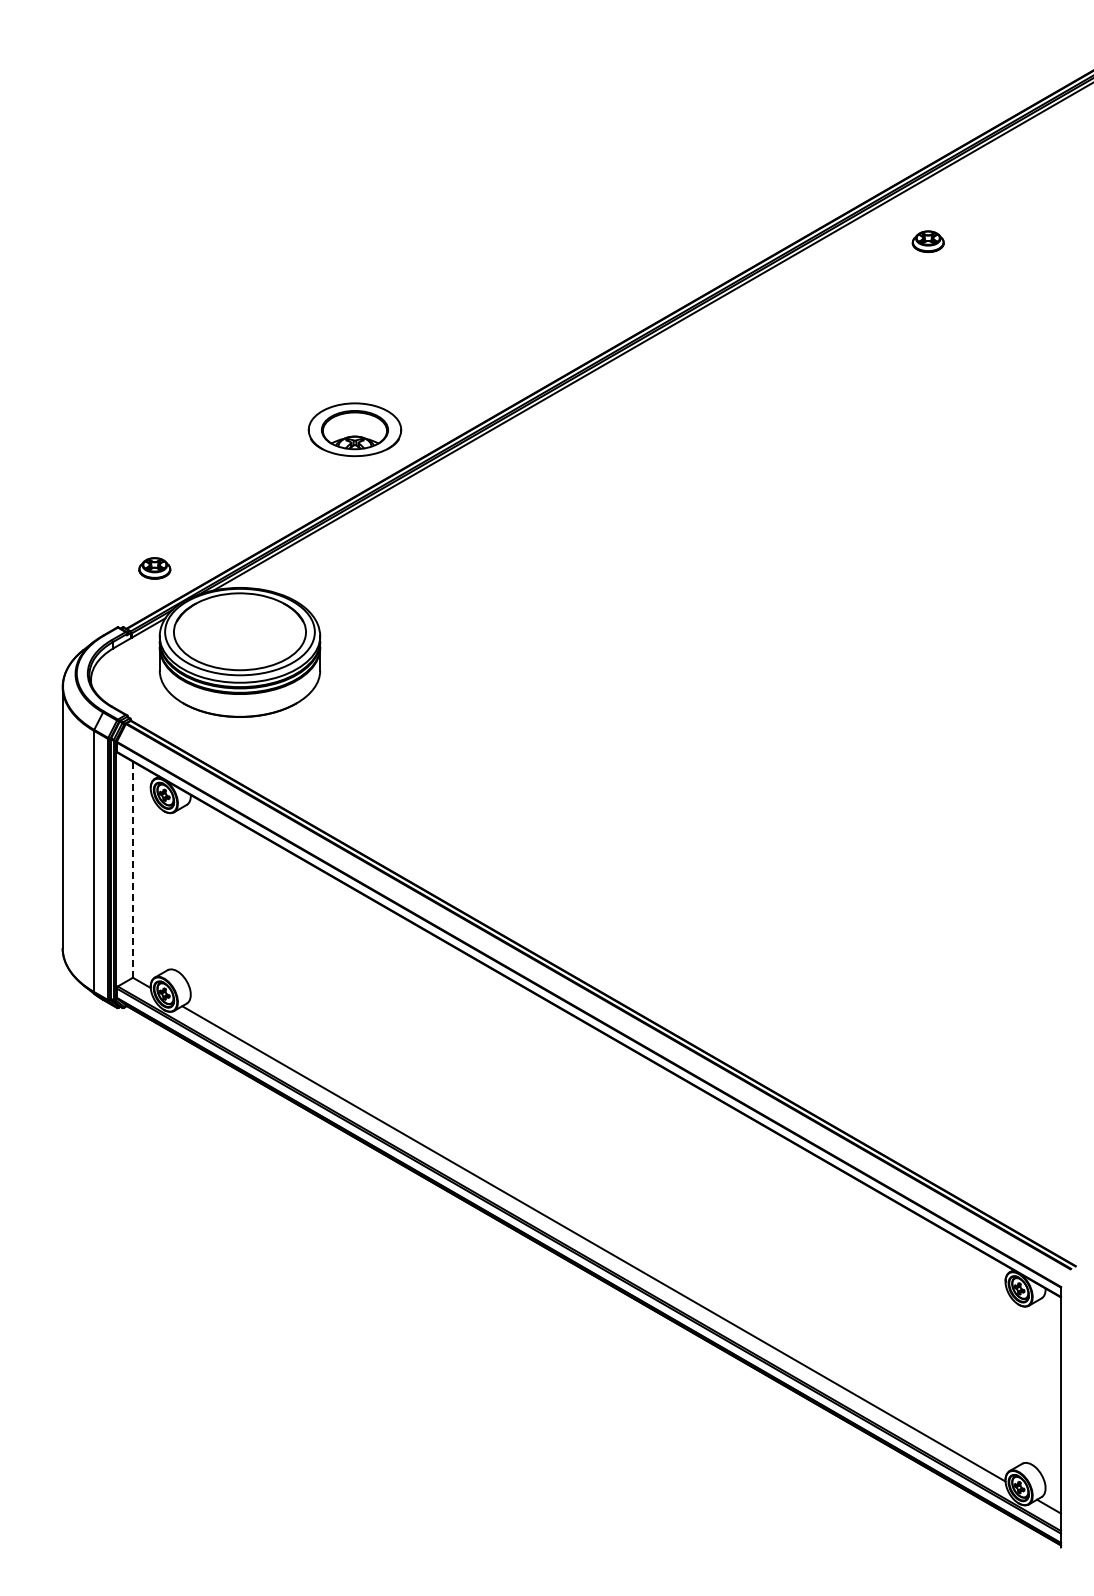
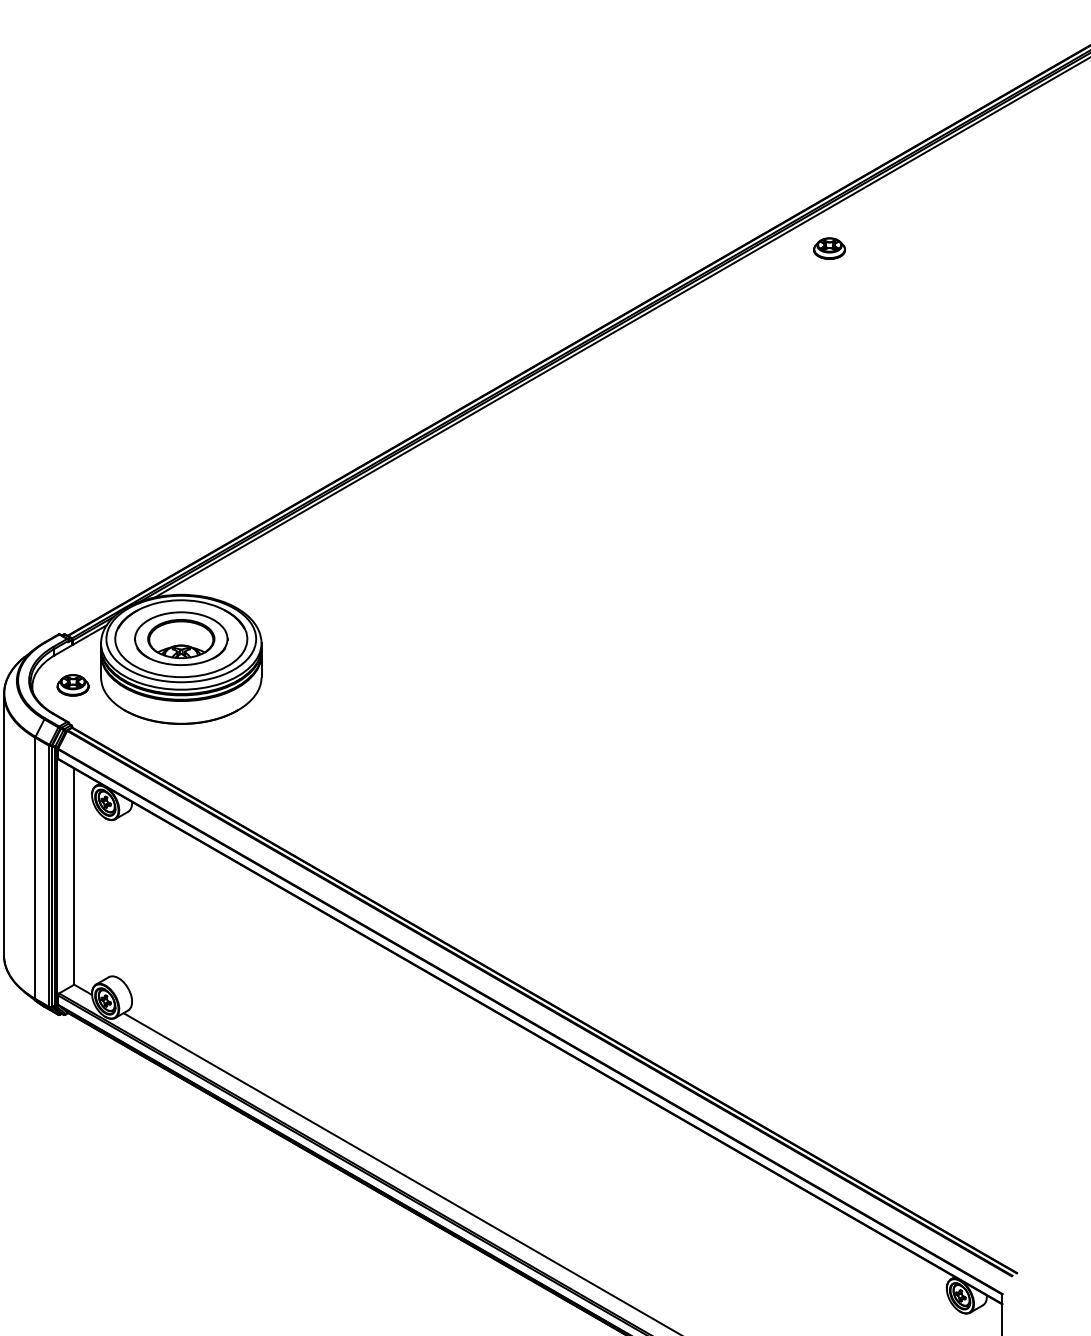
part: (927, 241) -> (828, 248), moved
part: (354, 429) -> (180, 638), moved
part: (154, 568) -> (72, 685), moved
line: (132, 869) -> (73, 876), dashed -> solid

